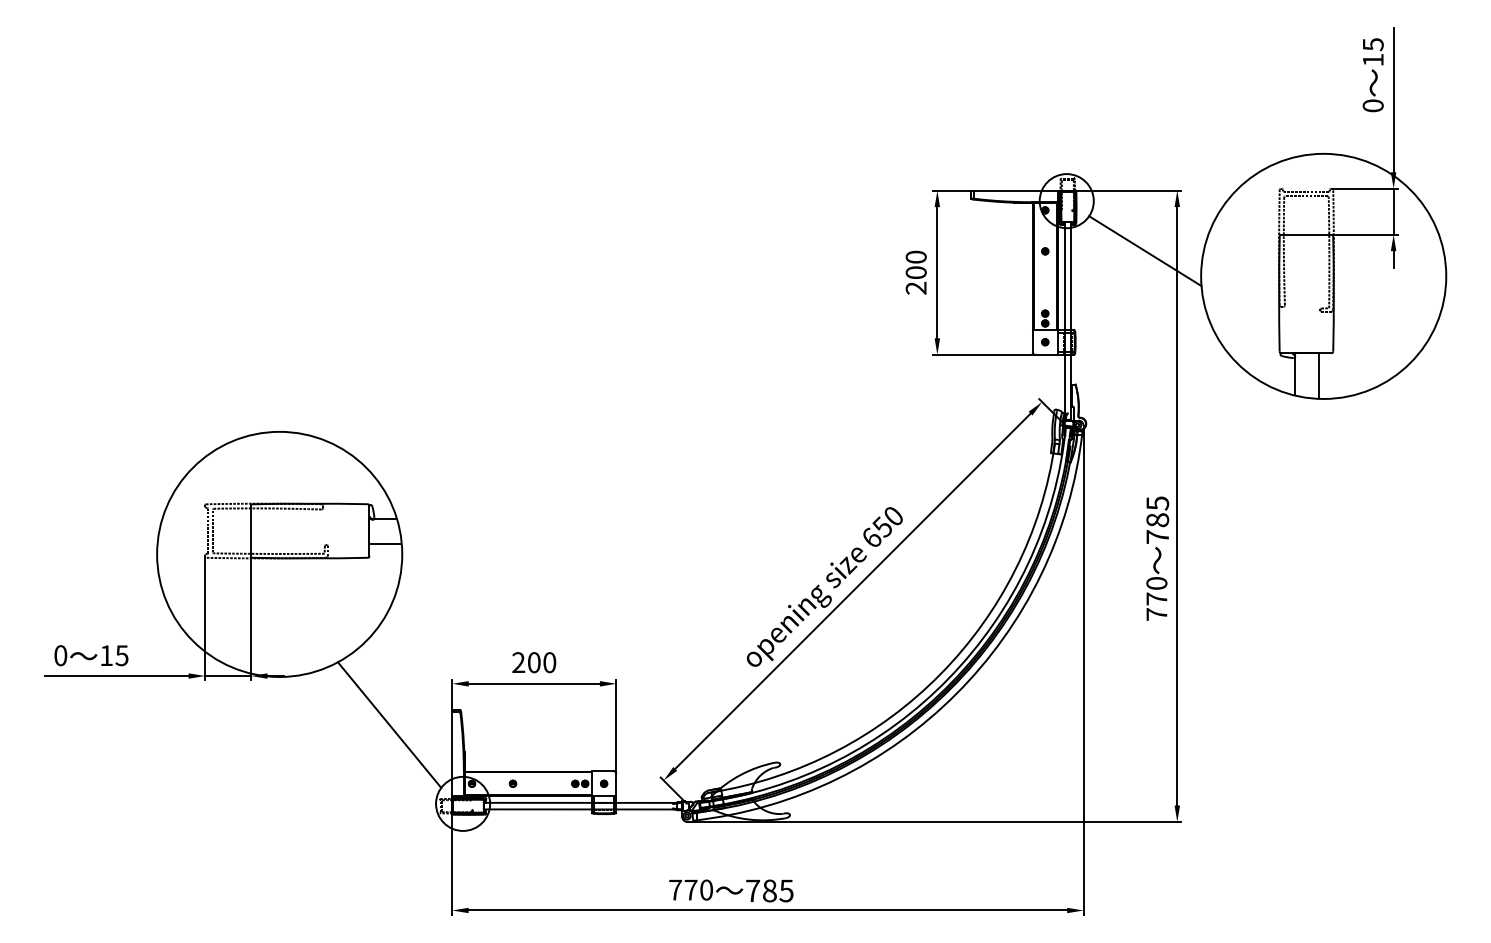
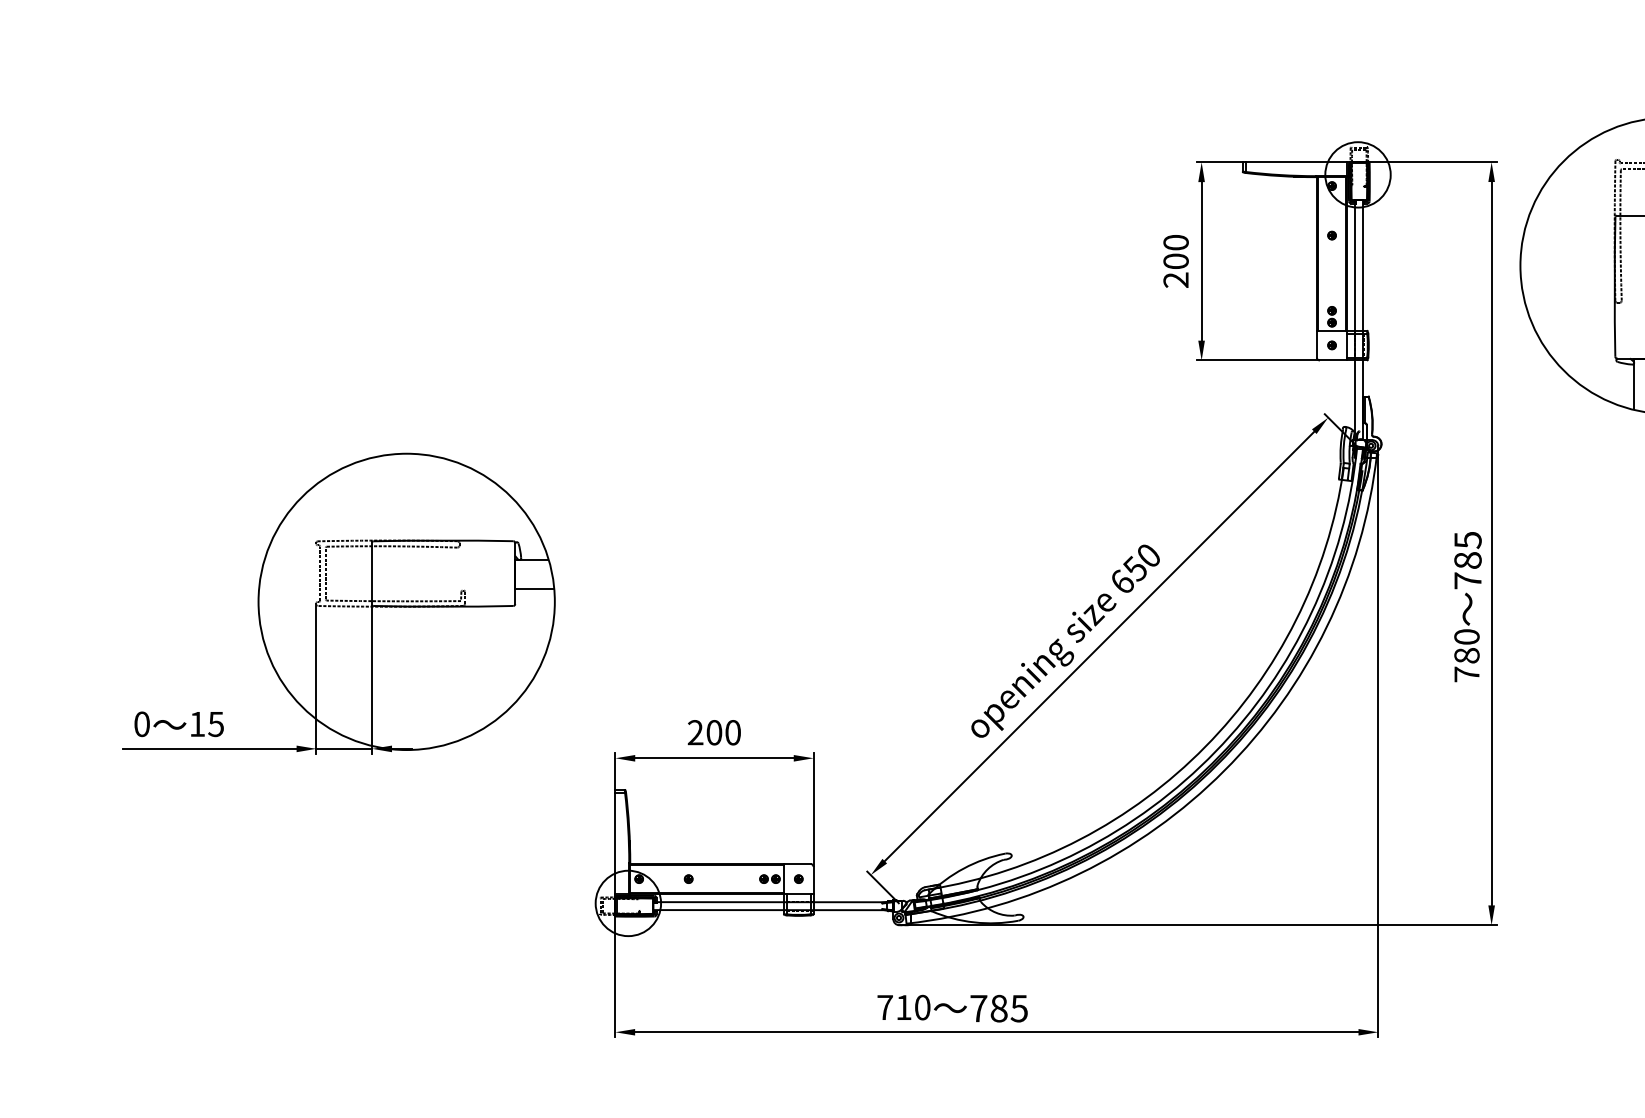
line: (1145, 251) -> (1453, 235), removed
text: (1156, 598) -> (1466, 655), 770 -> 780
line: (389, 724) -> (539, 807), removed
text: (690, 889) -> (903, 1006), 770 -> 710

